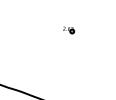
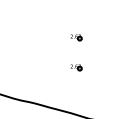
part: (66, 59) -> (76, 67), added

